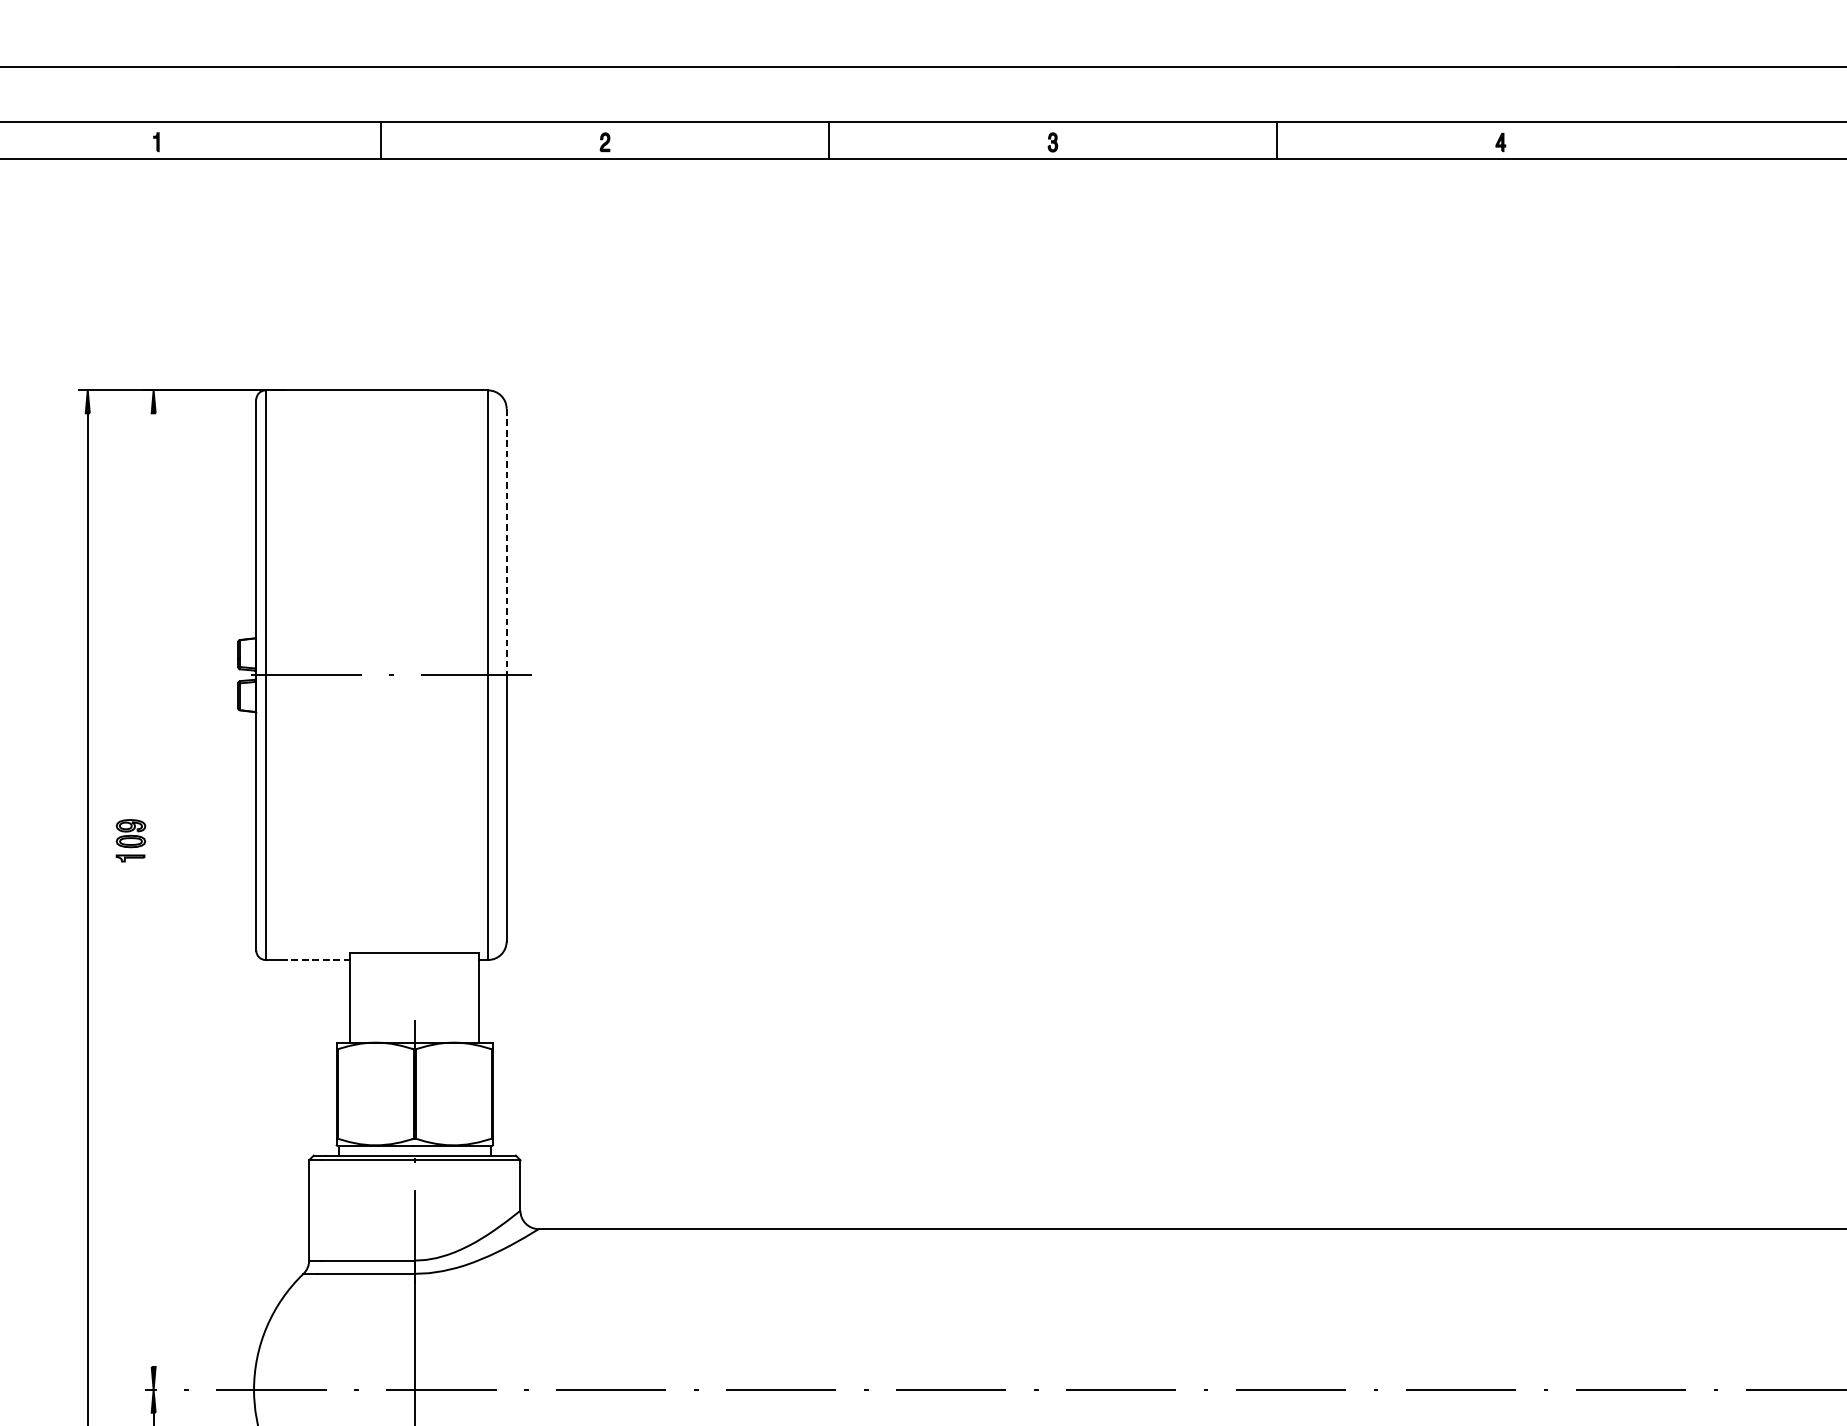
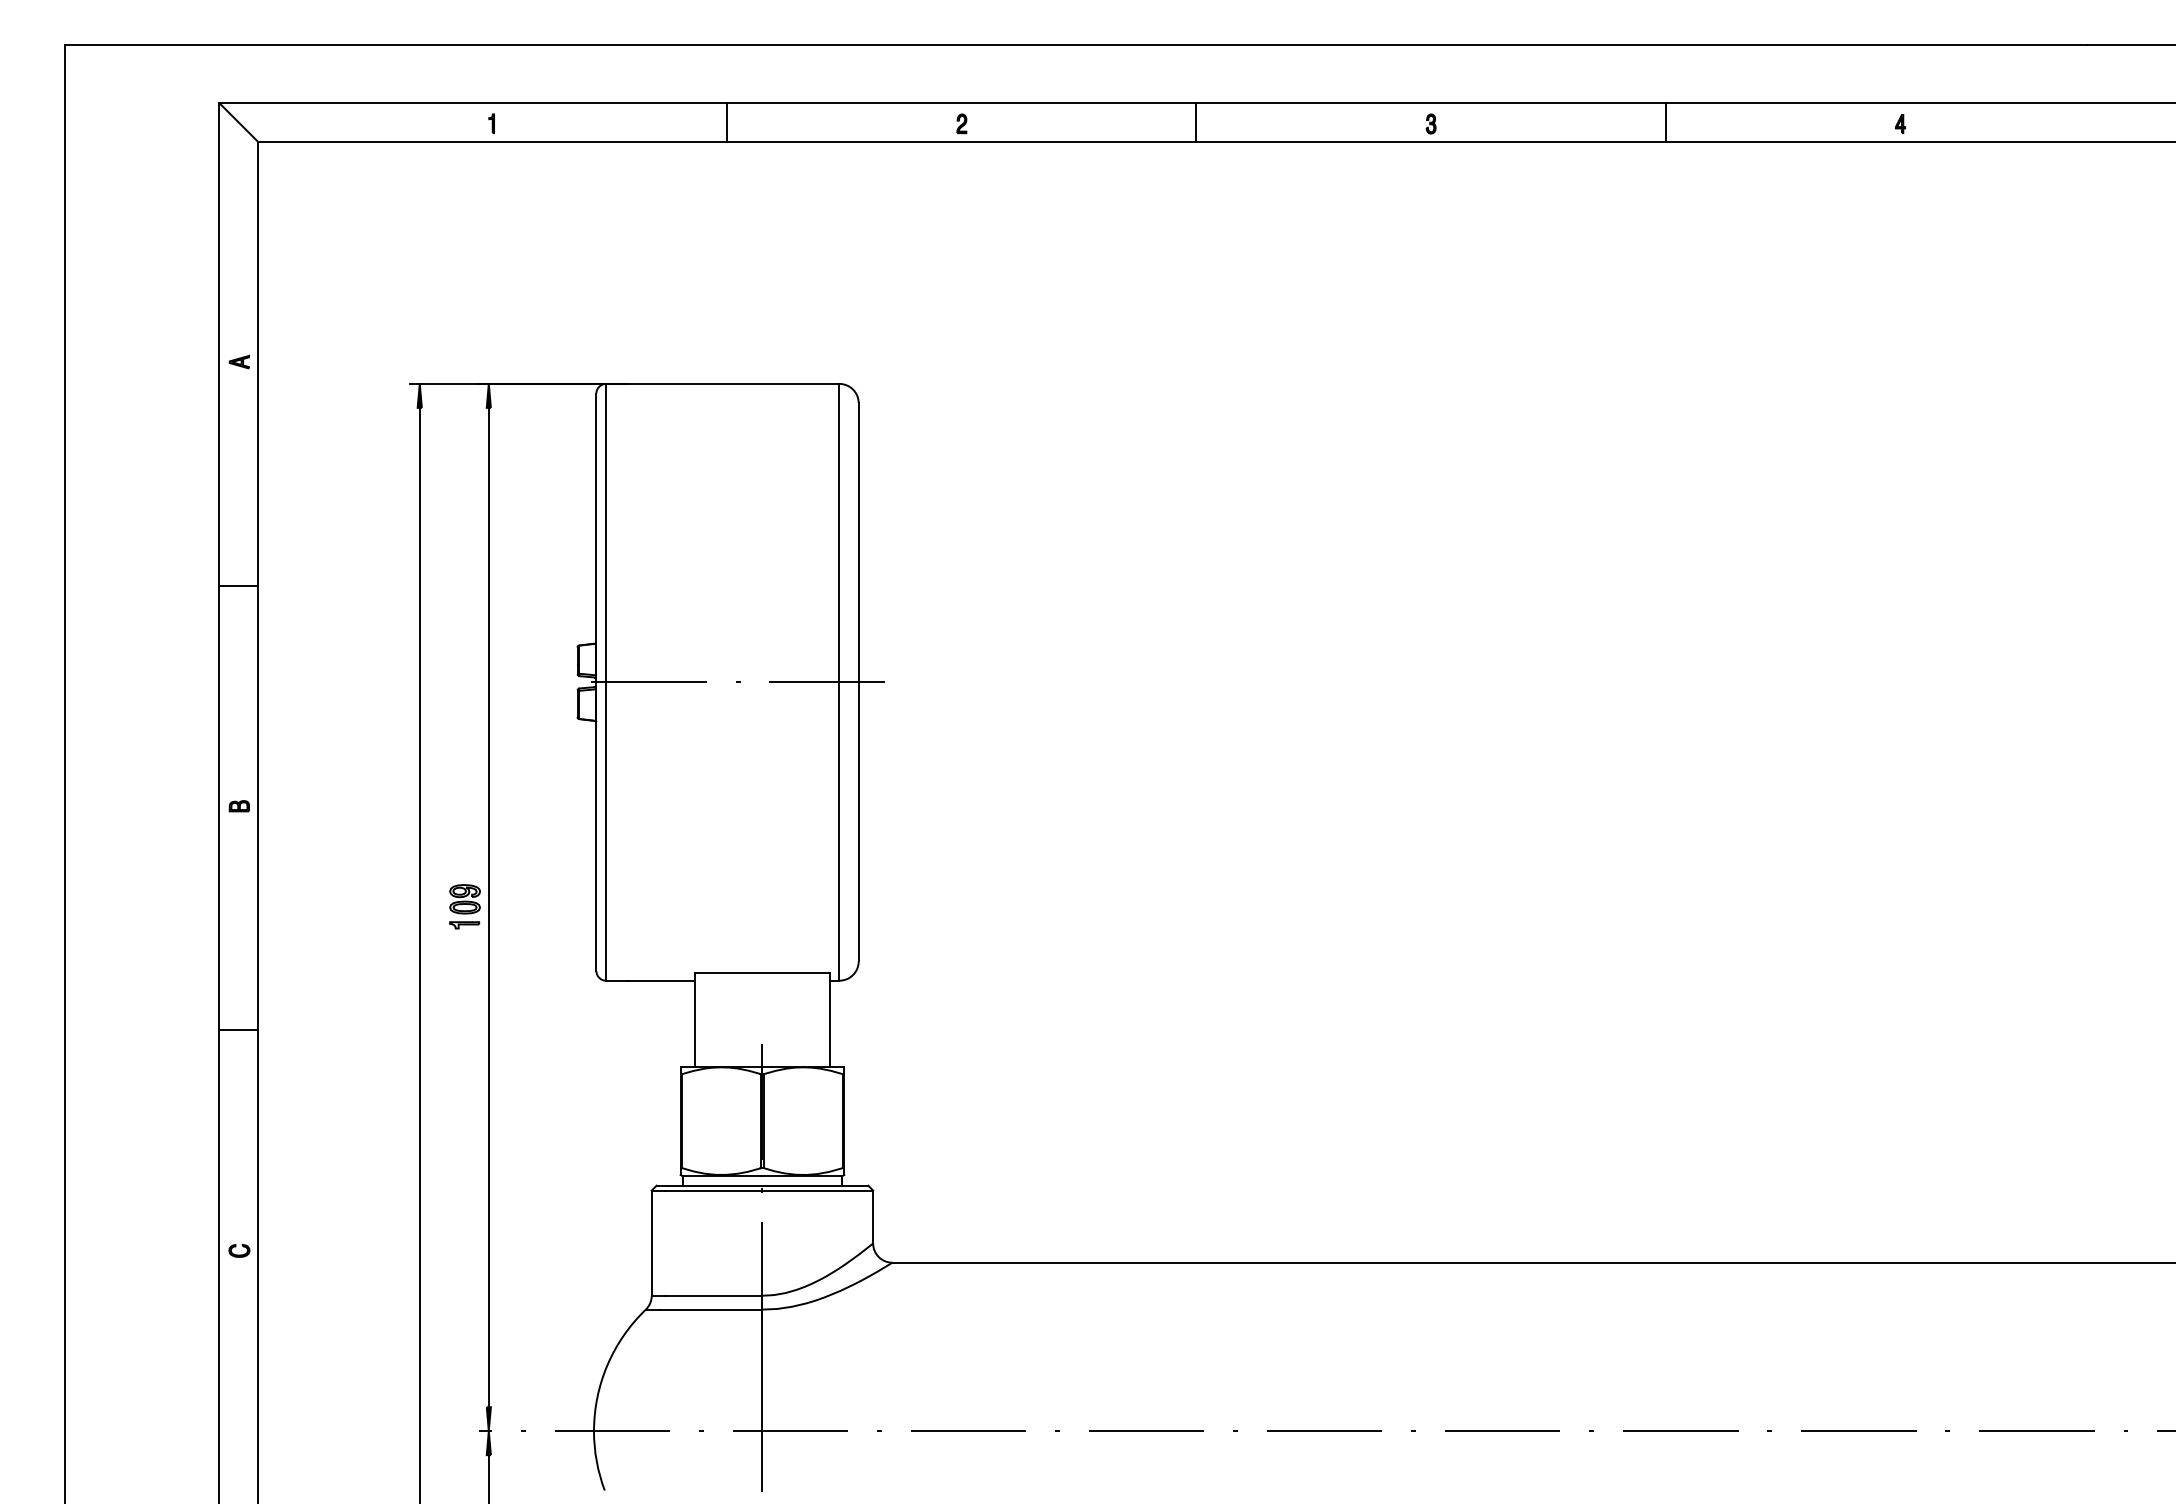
line: (506, 541) -> (858, 542), dashed -> solid
part: (130, 840) -> (464, 906), moved
line: (153, 890) -> (488, 907), added
line: (318, 959) -> (661, 980), dashed -> solid

